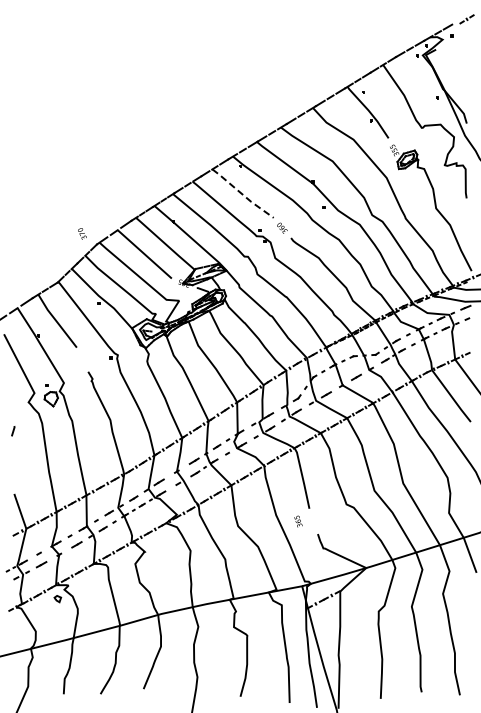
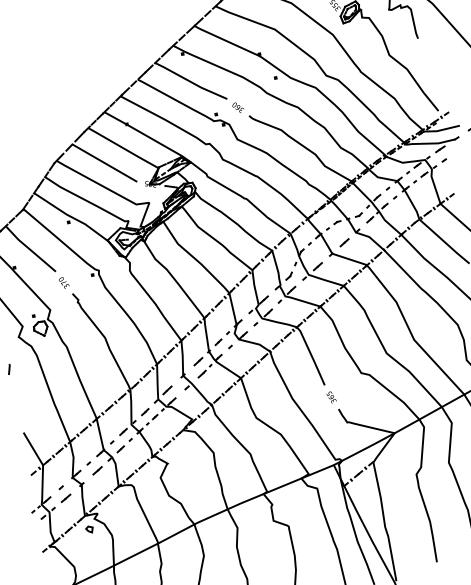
line: (242, 194) -> (190, 82), dashed -> solid
text: (82, 233) -> (64, 282), moved
text: (298, 521) -> (331, 397), moved

